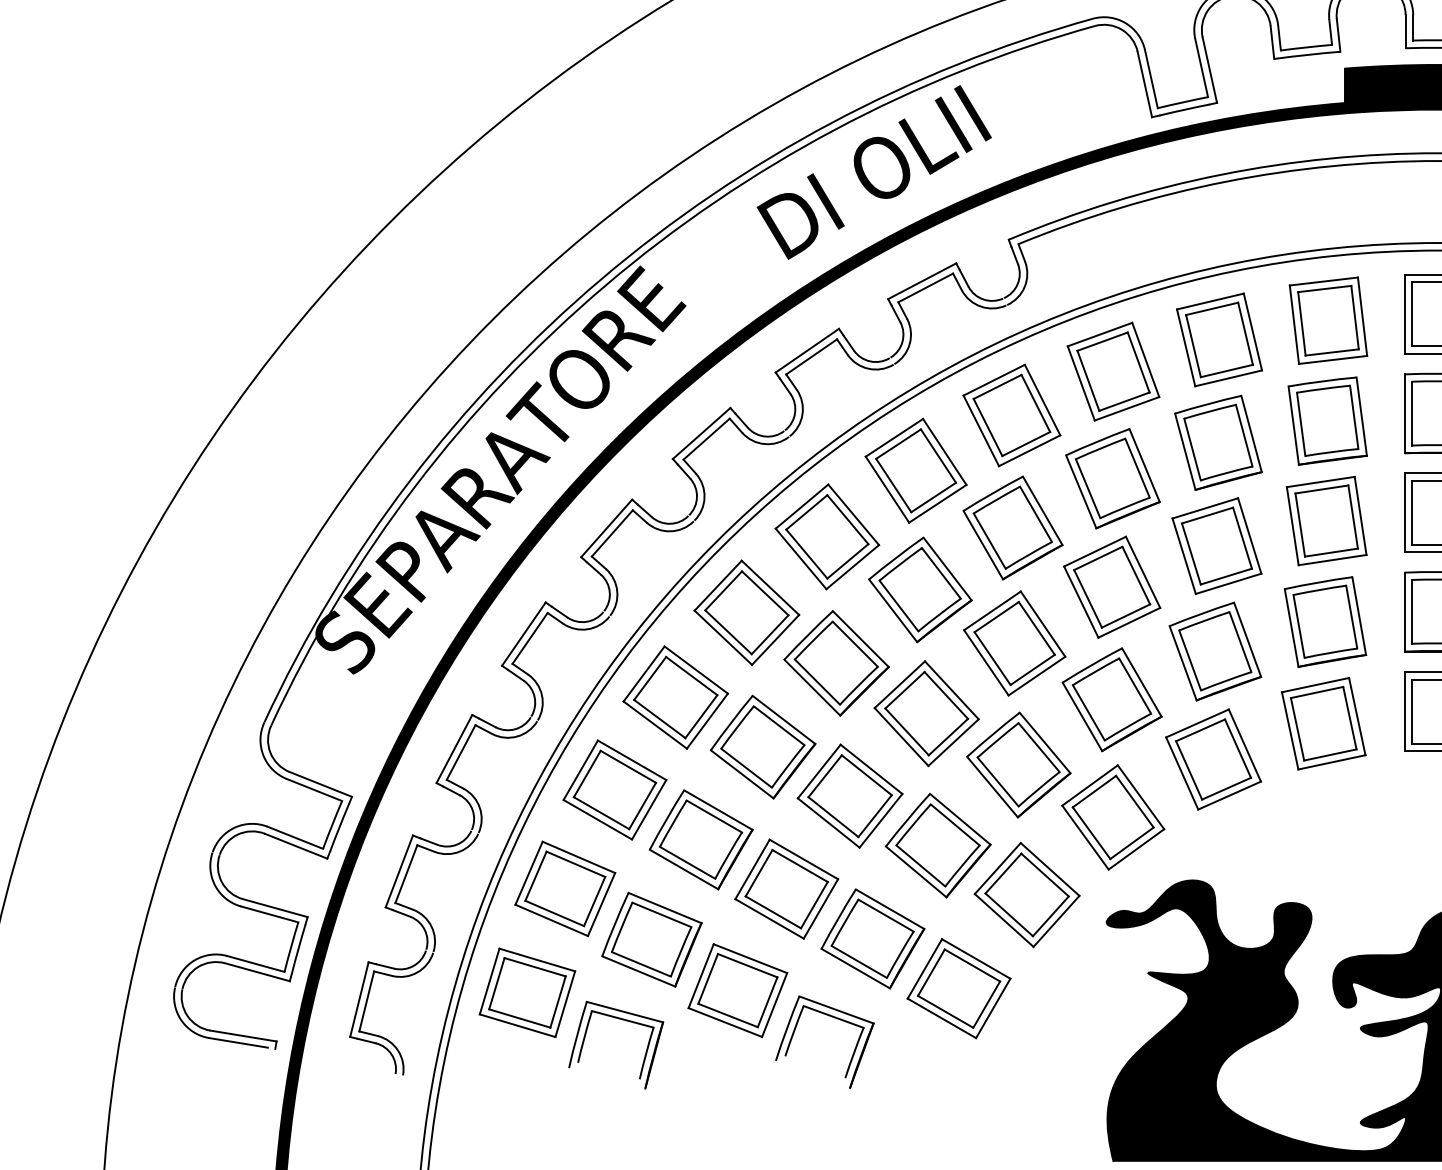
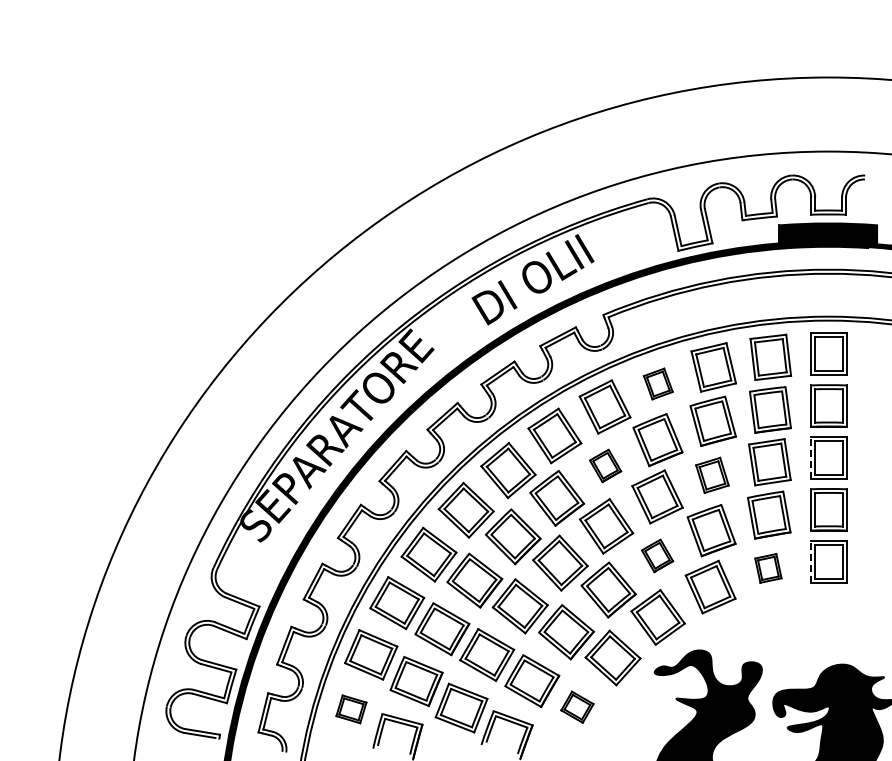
part: (1113, 370) -> (658, 383), size x0.6
line: (1404, 511) -> (810, 457), solid -> dashed
part: (1012, 527) -> (605, 465), size x0.6
part: (1217, 546) -> (712, 475), size x0.7
part: (1112, 699) -> (657, 555), size x0.6
line: (1404, 712) -> (810, 562), solid -> dashed
part: (1324, 723) -> (768, 568), size x0.6
part: (959, 989) -> (577, 707), size x0.6
part: (527, 993) -> (351, 709), size x0.6

